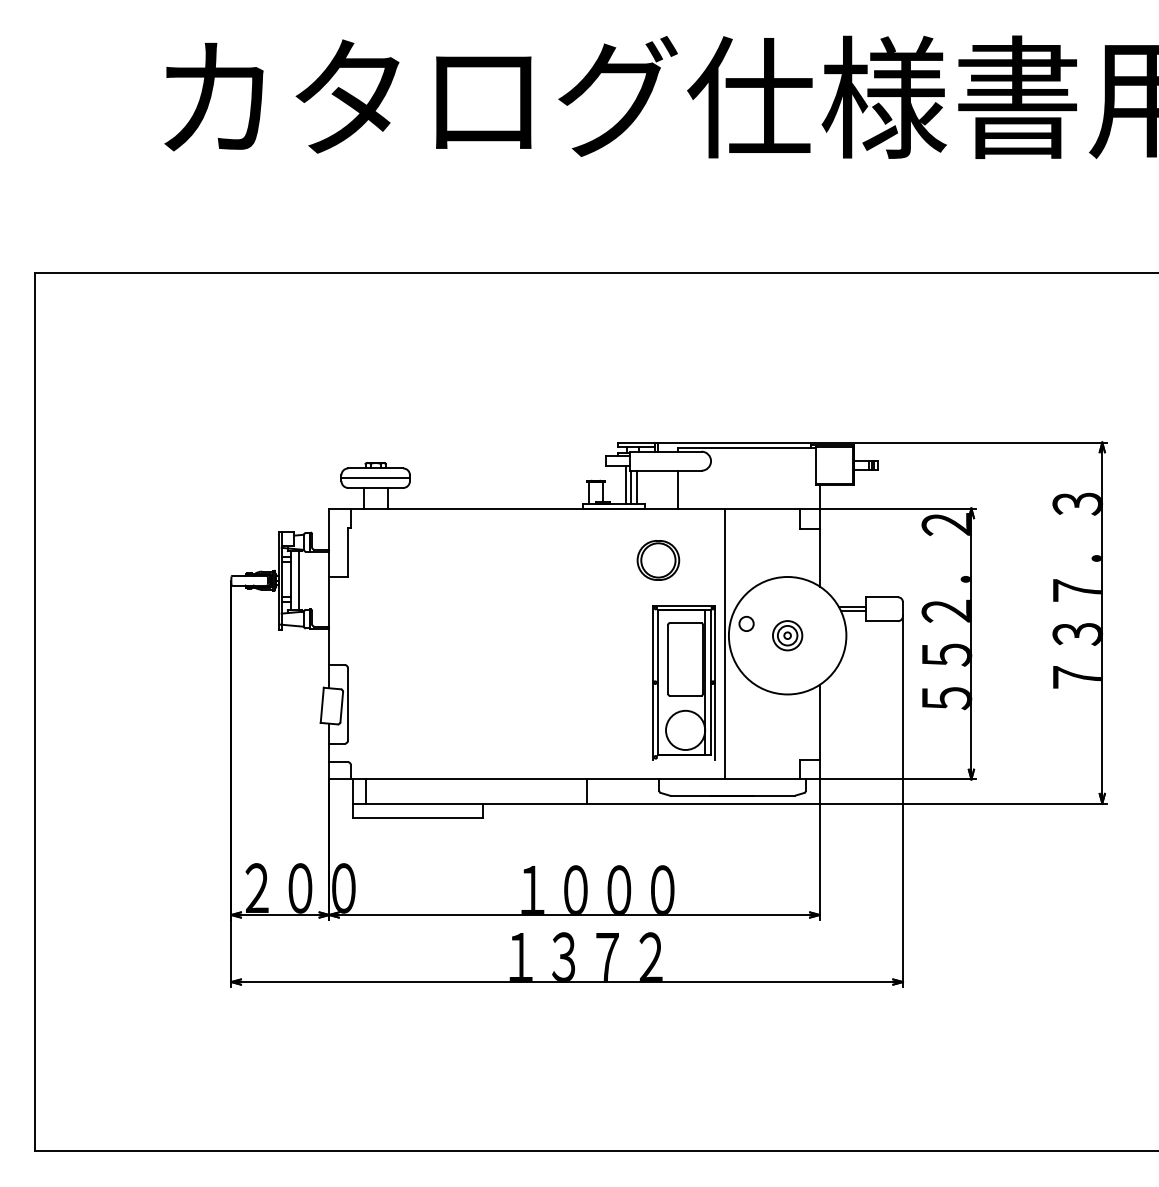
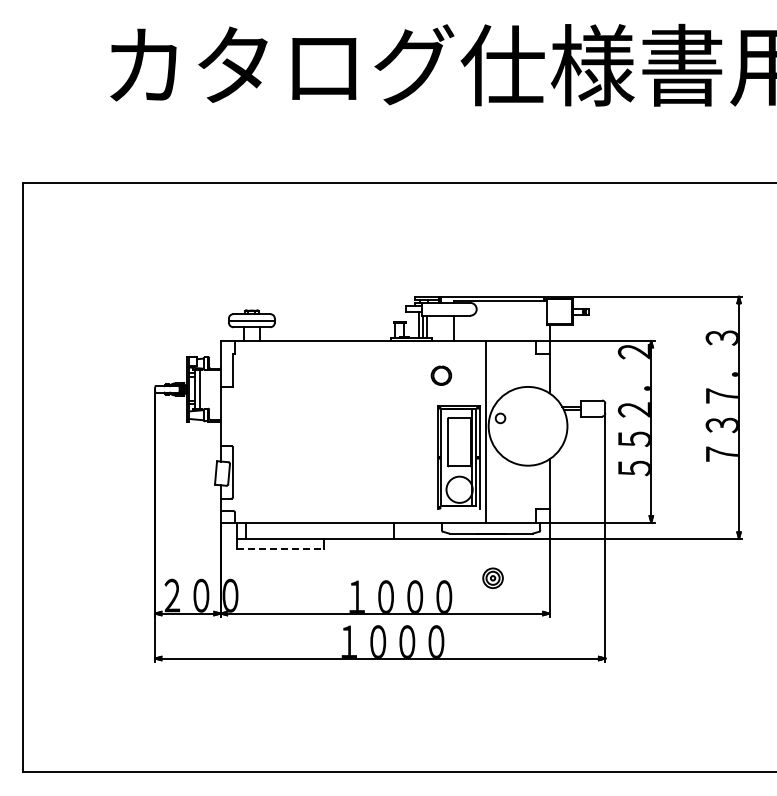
part: (658, 559) -> (441, 375), size x0.7
part: (786, 634) -> (492, 577), moved
line: (418, 817) -> (280, 548), solid -> dashed
text: (607, 956) -> (407, 641), １３７２ -> １０００

